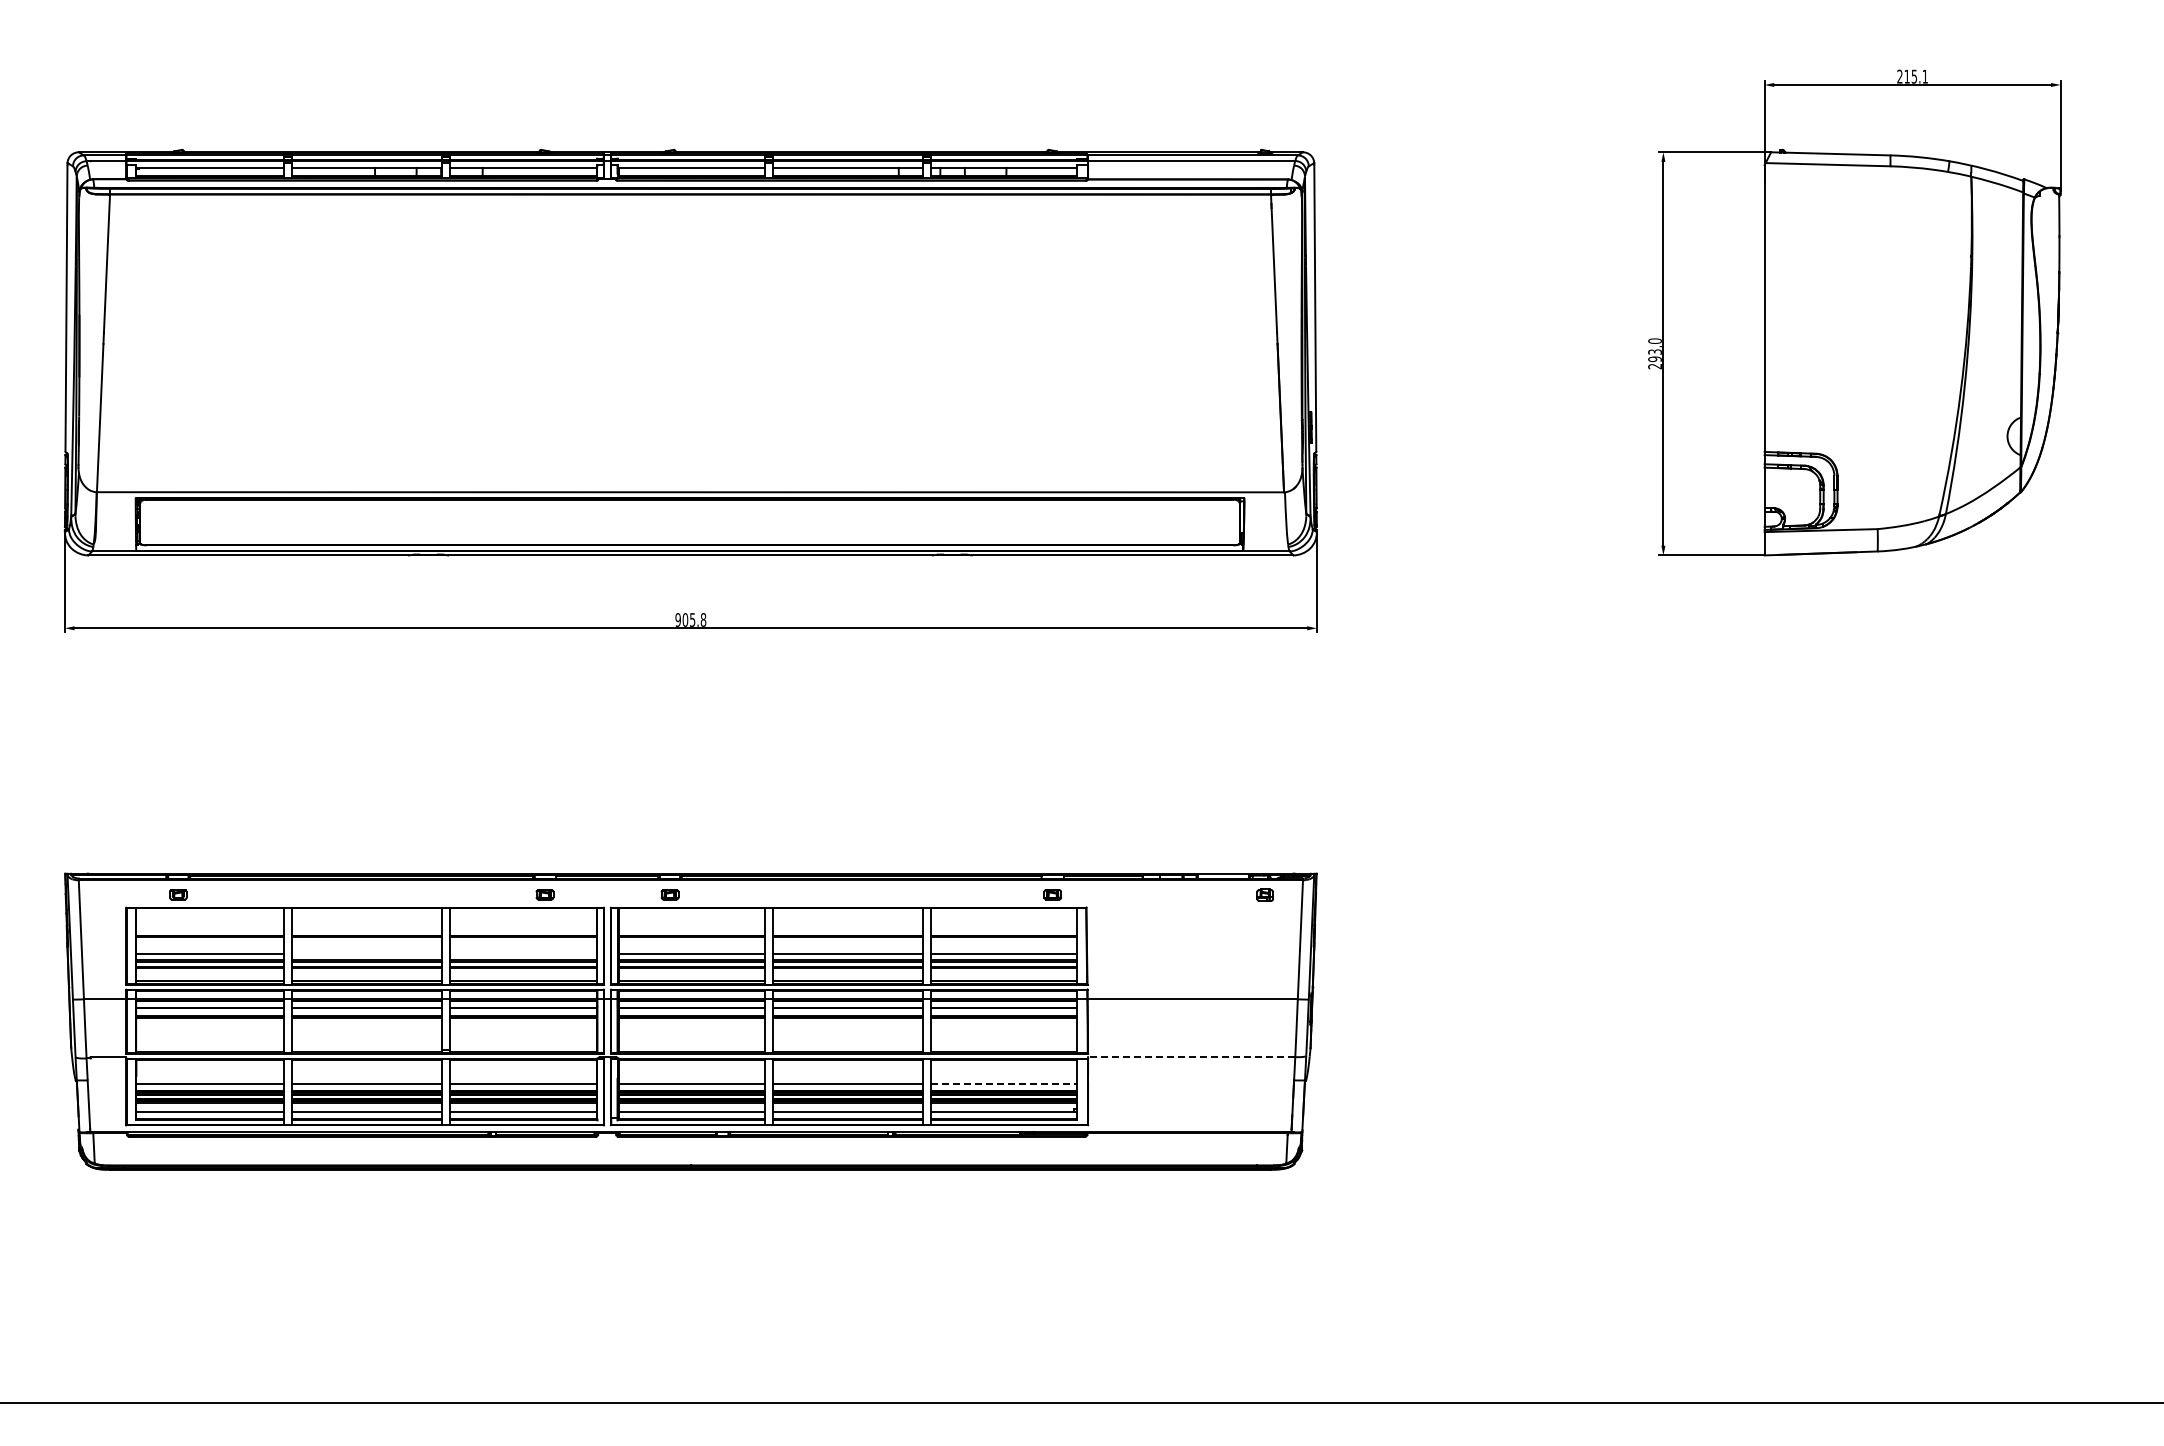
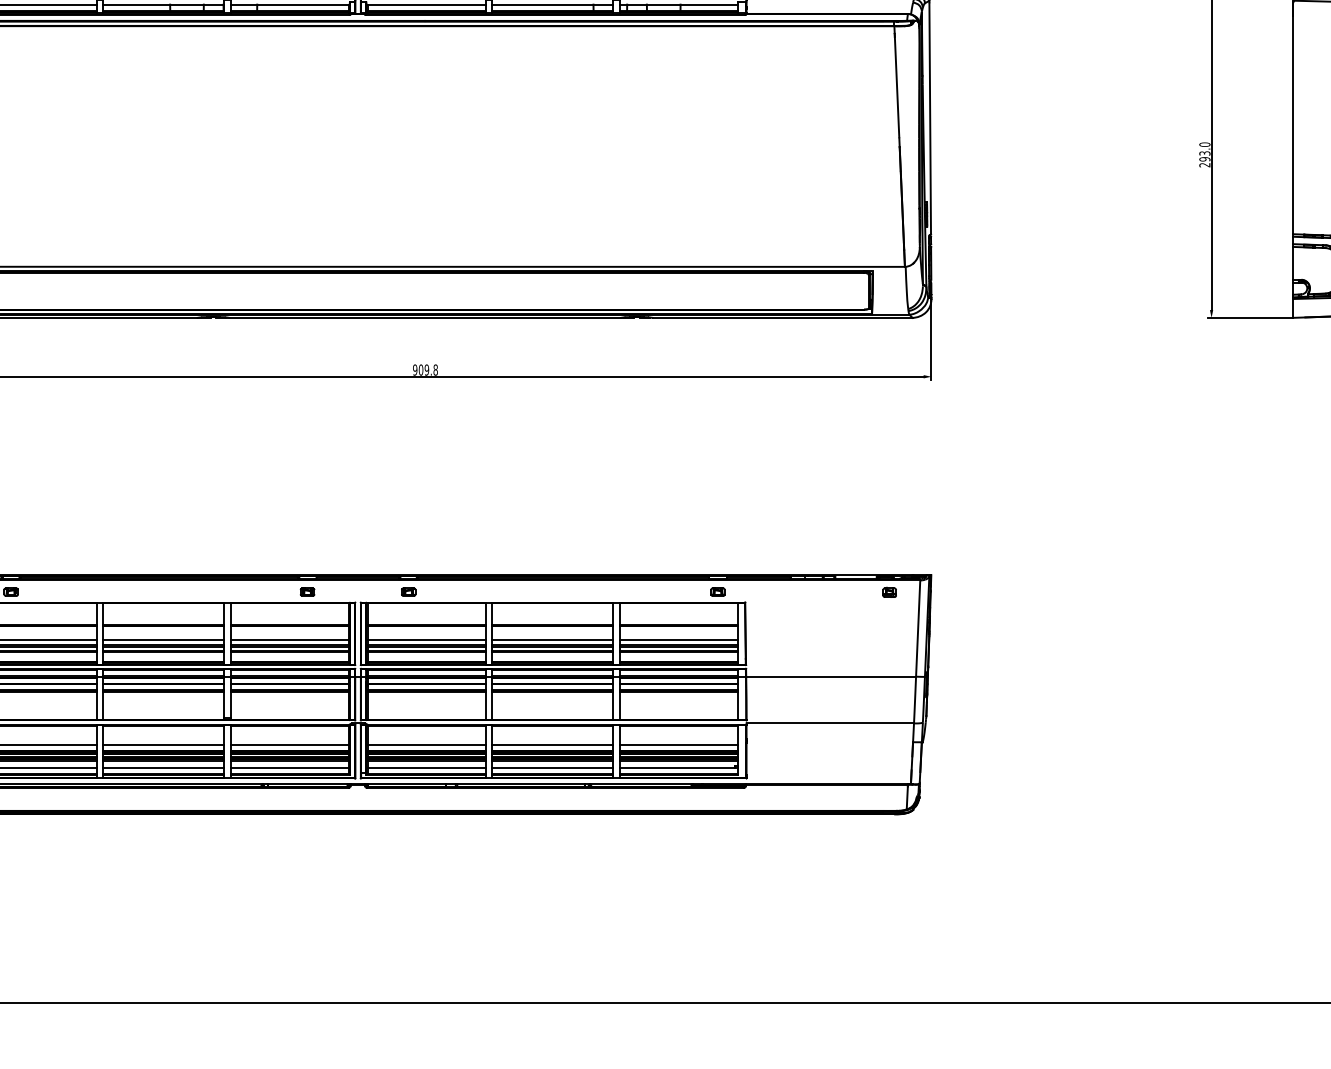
text: (692, 619) -> (426, 369), 905.8 -> 909.8
line: (367, 954) -> (164, 640), added
line: (523, 954) -> (290, 640), added
line: (1191, 1057) -> (830, 723), dashed -> solid
line: (1003, 1084) -> (678, 745), dashed -> solid

